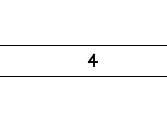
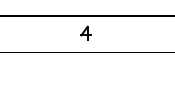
part: (92, 59) -> (85, 32), moved

